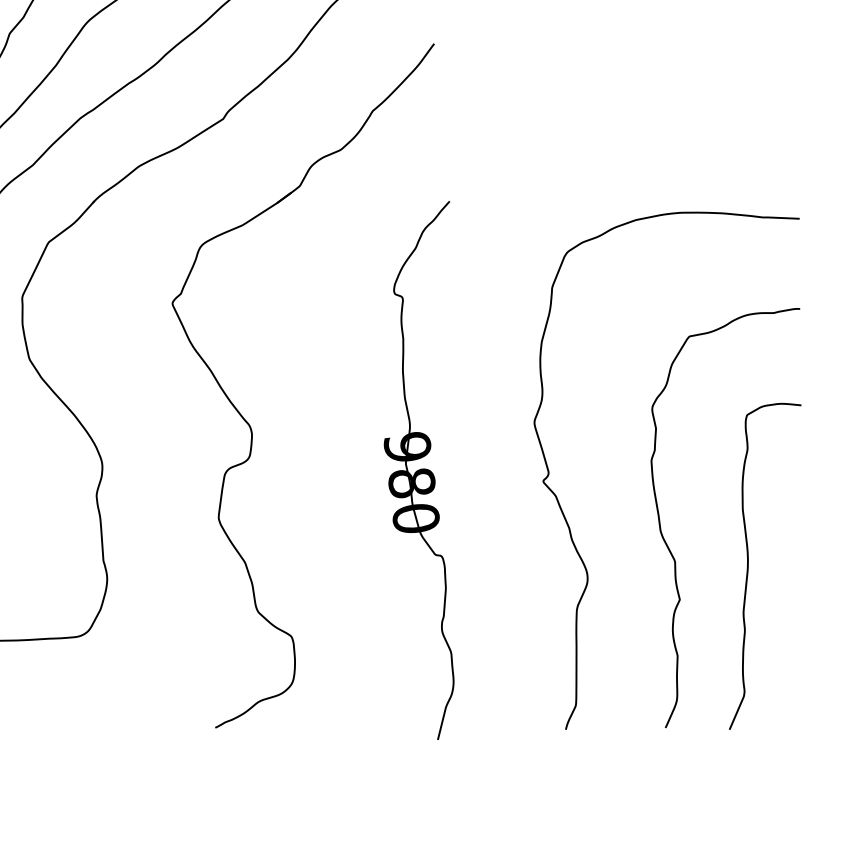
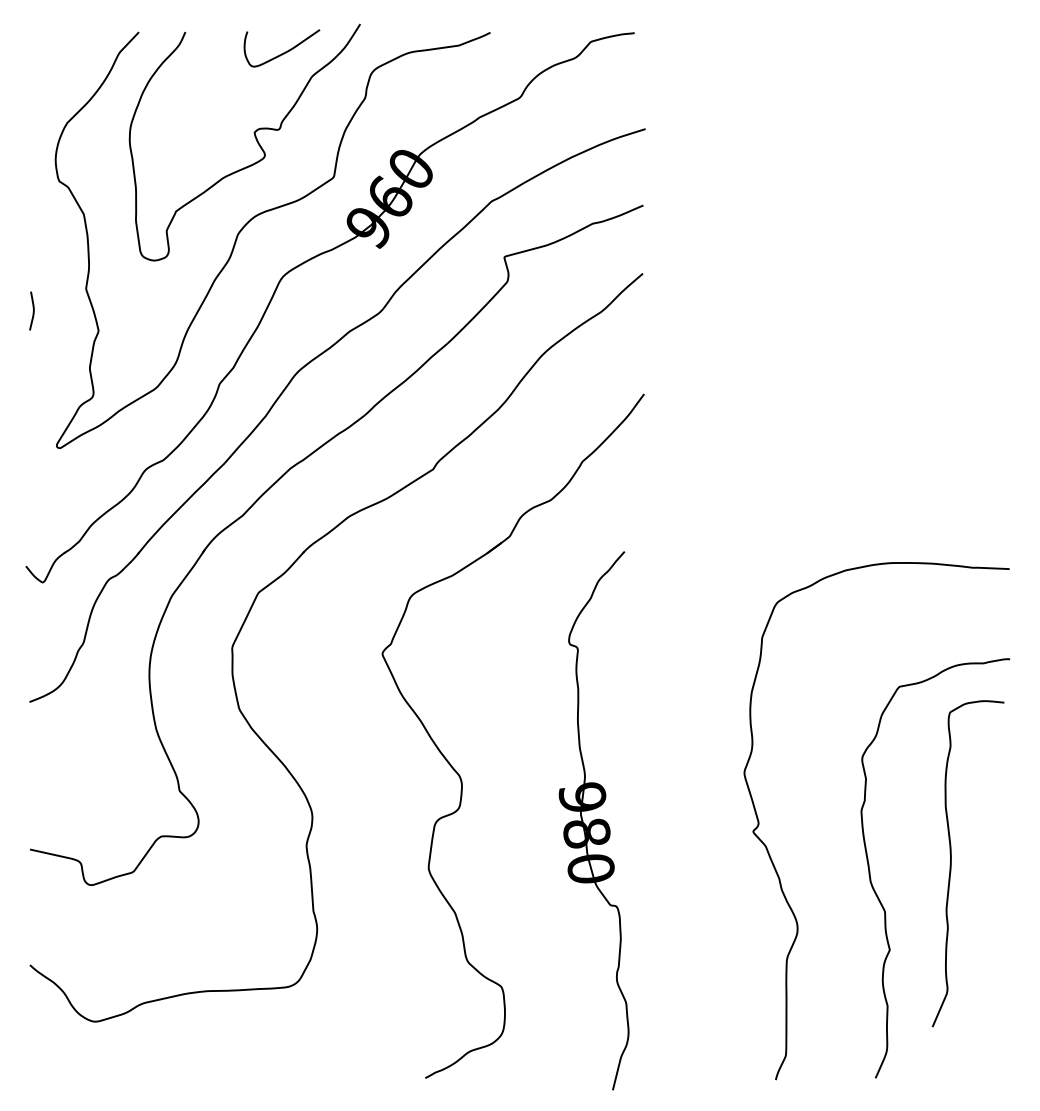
part: (418, 470) -> (593, 820), moved
curve: (748, 566) -> (951, 863), moved

